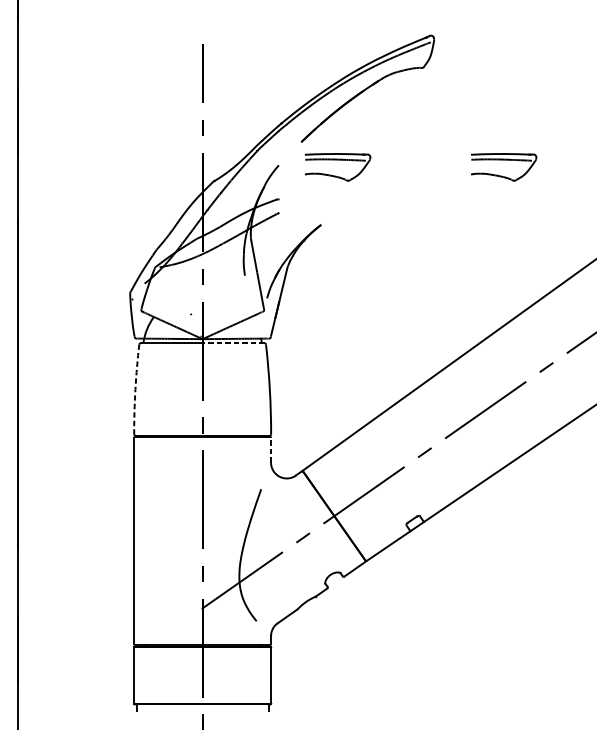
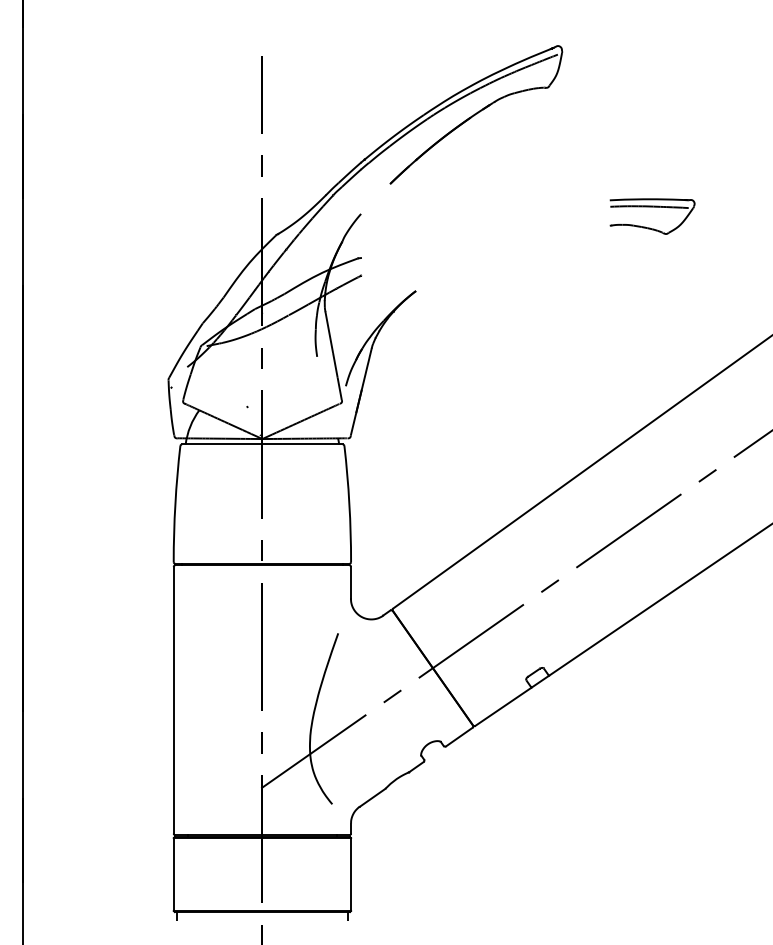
part: (337, 160) -> (437, 207), removed
line: (233, 343) -> (302, 444), dashed -> solid
arc: (135, 388) -> (175, 503), dashed -> solid
line: (271, 449) -> (351, 582), dashed -> solid

